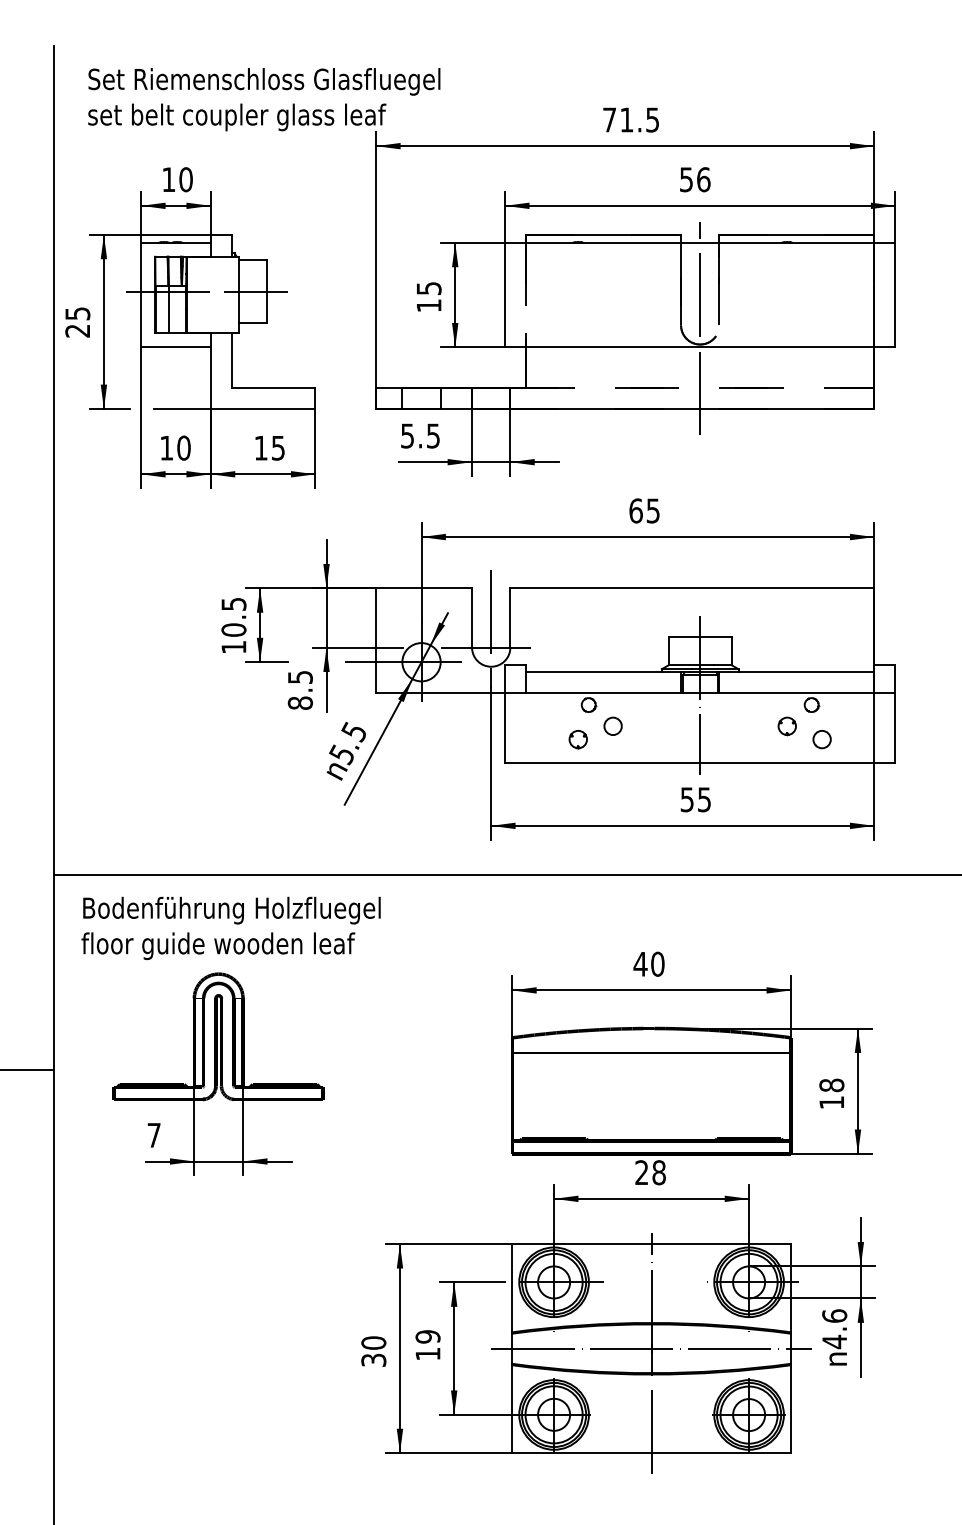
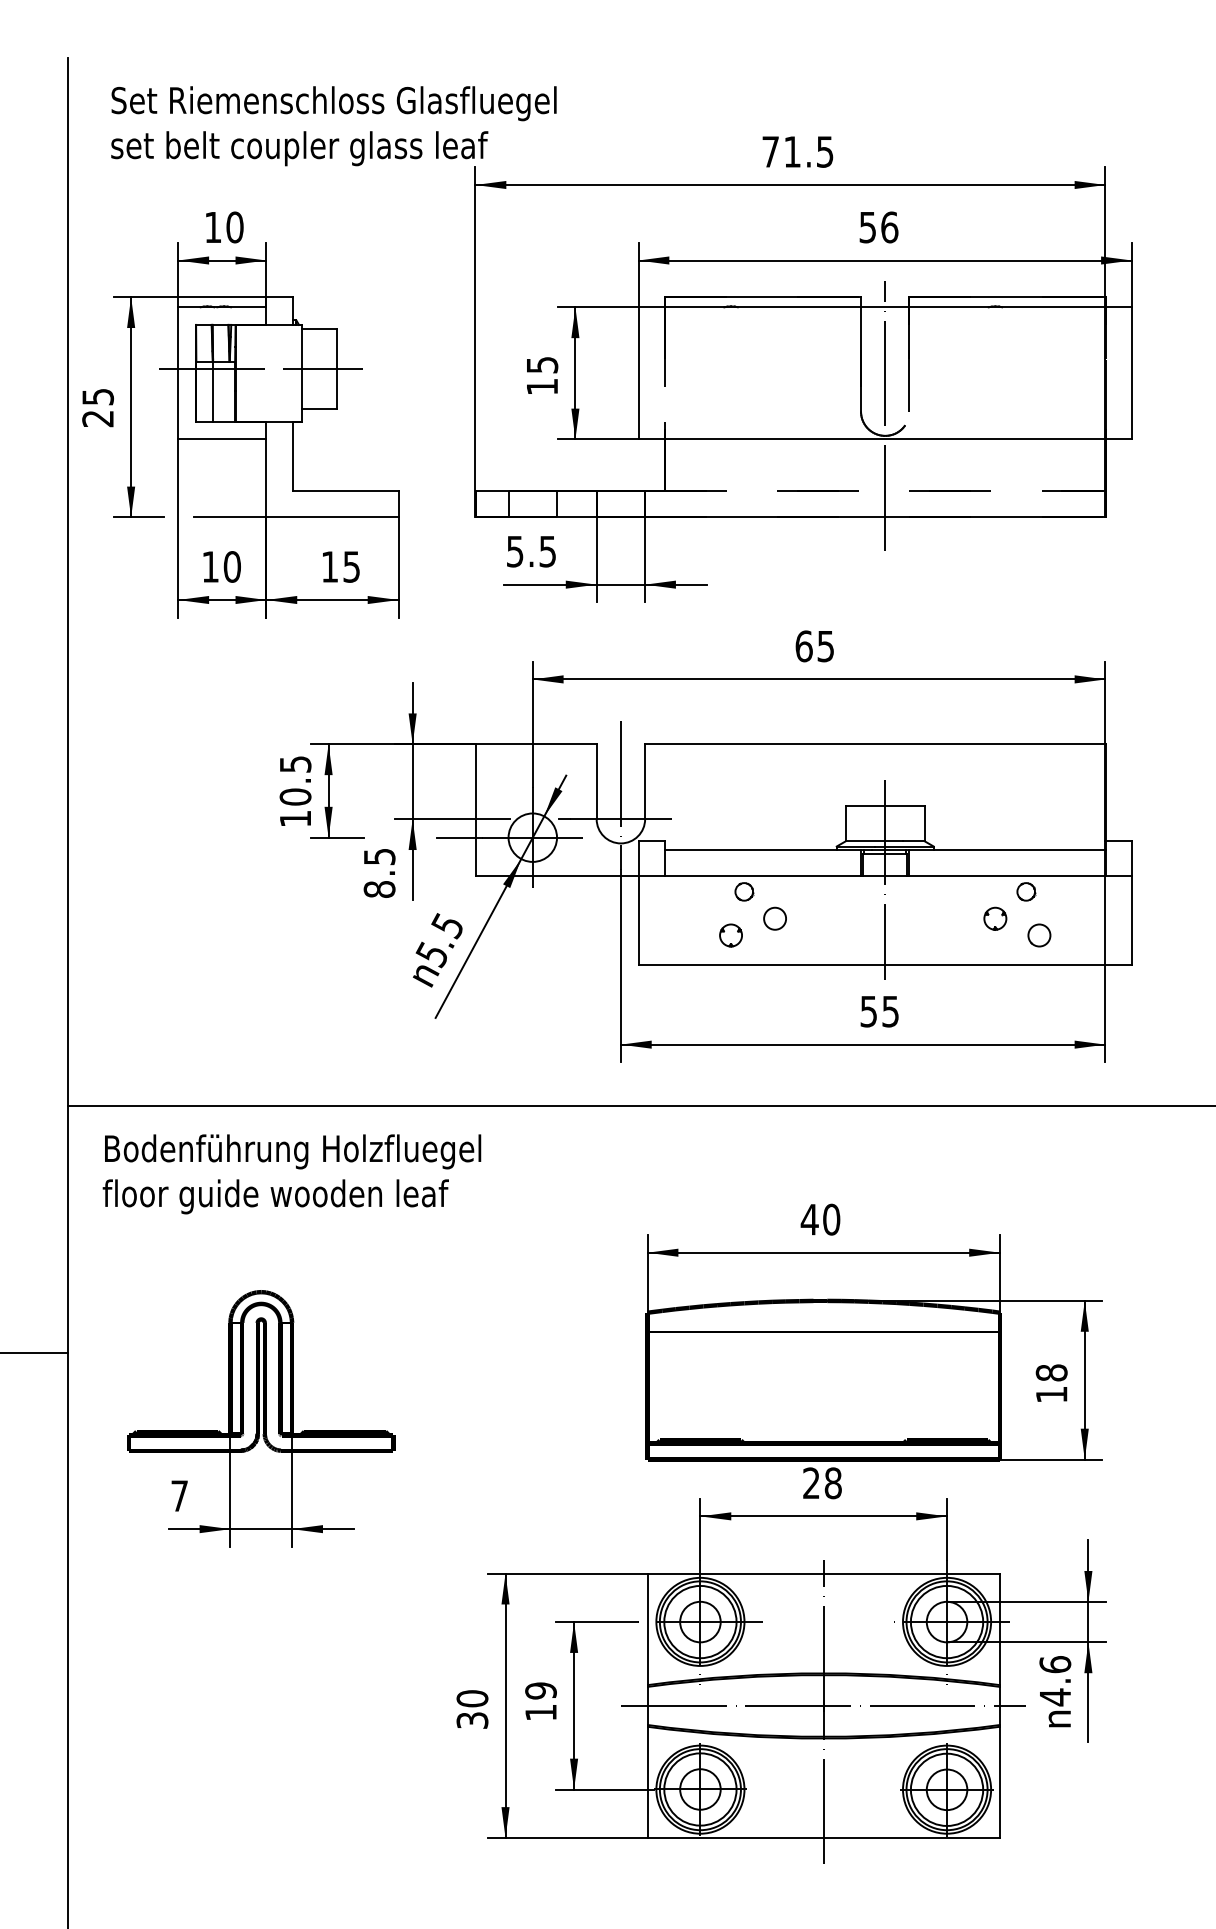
part: (218, 1074) -> (261, 1418), moved

